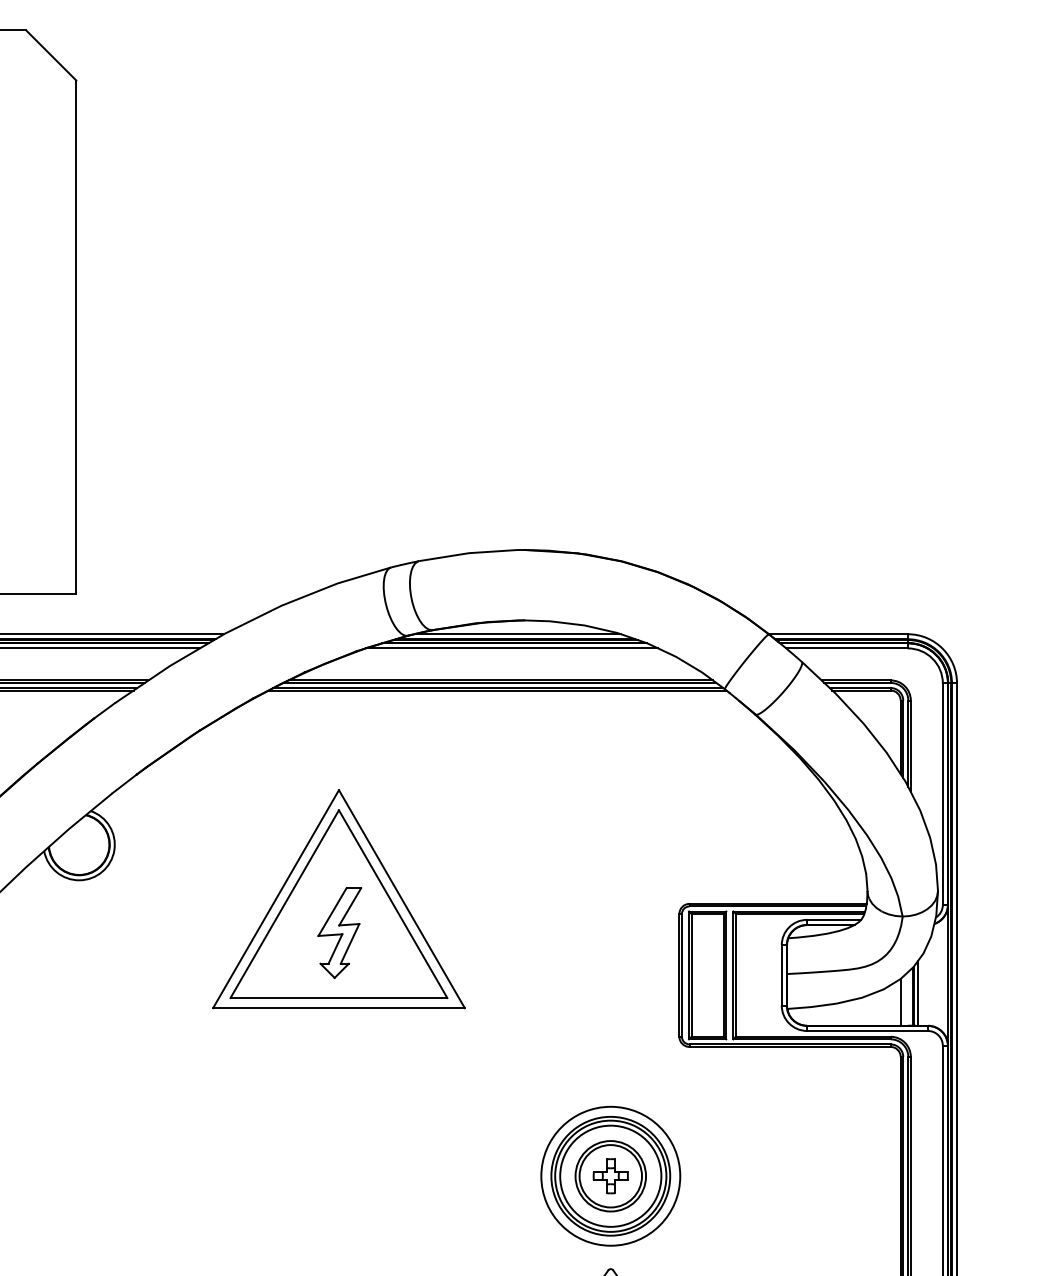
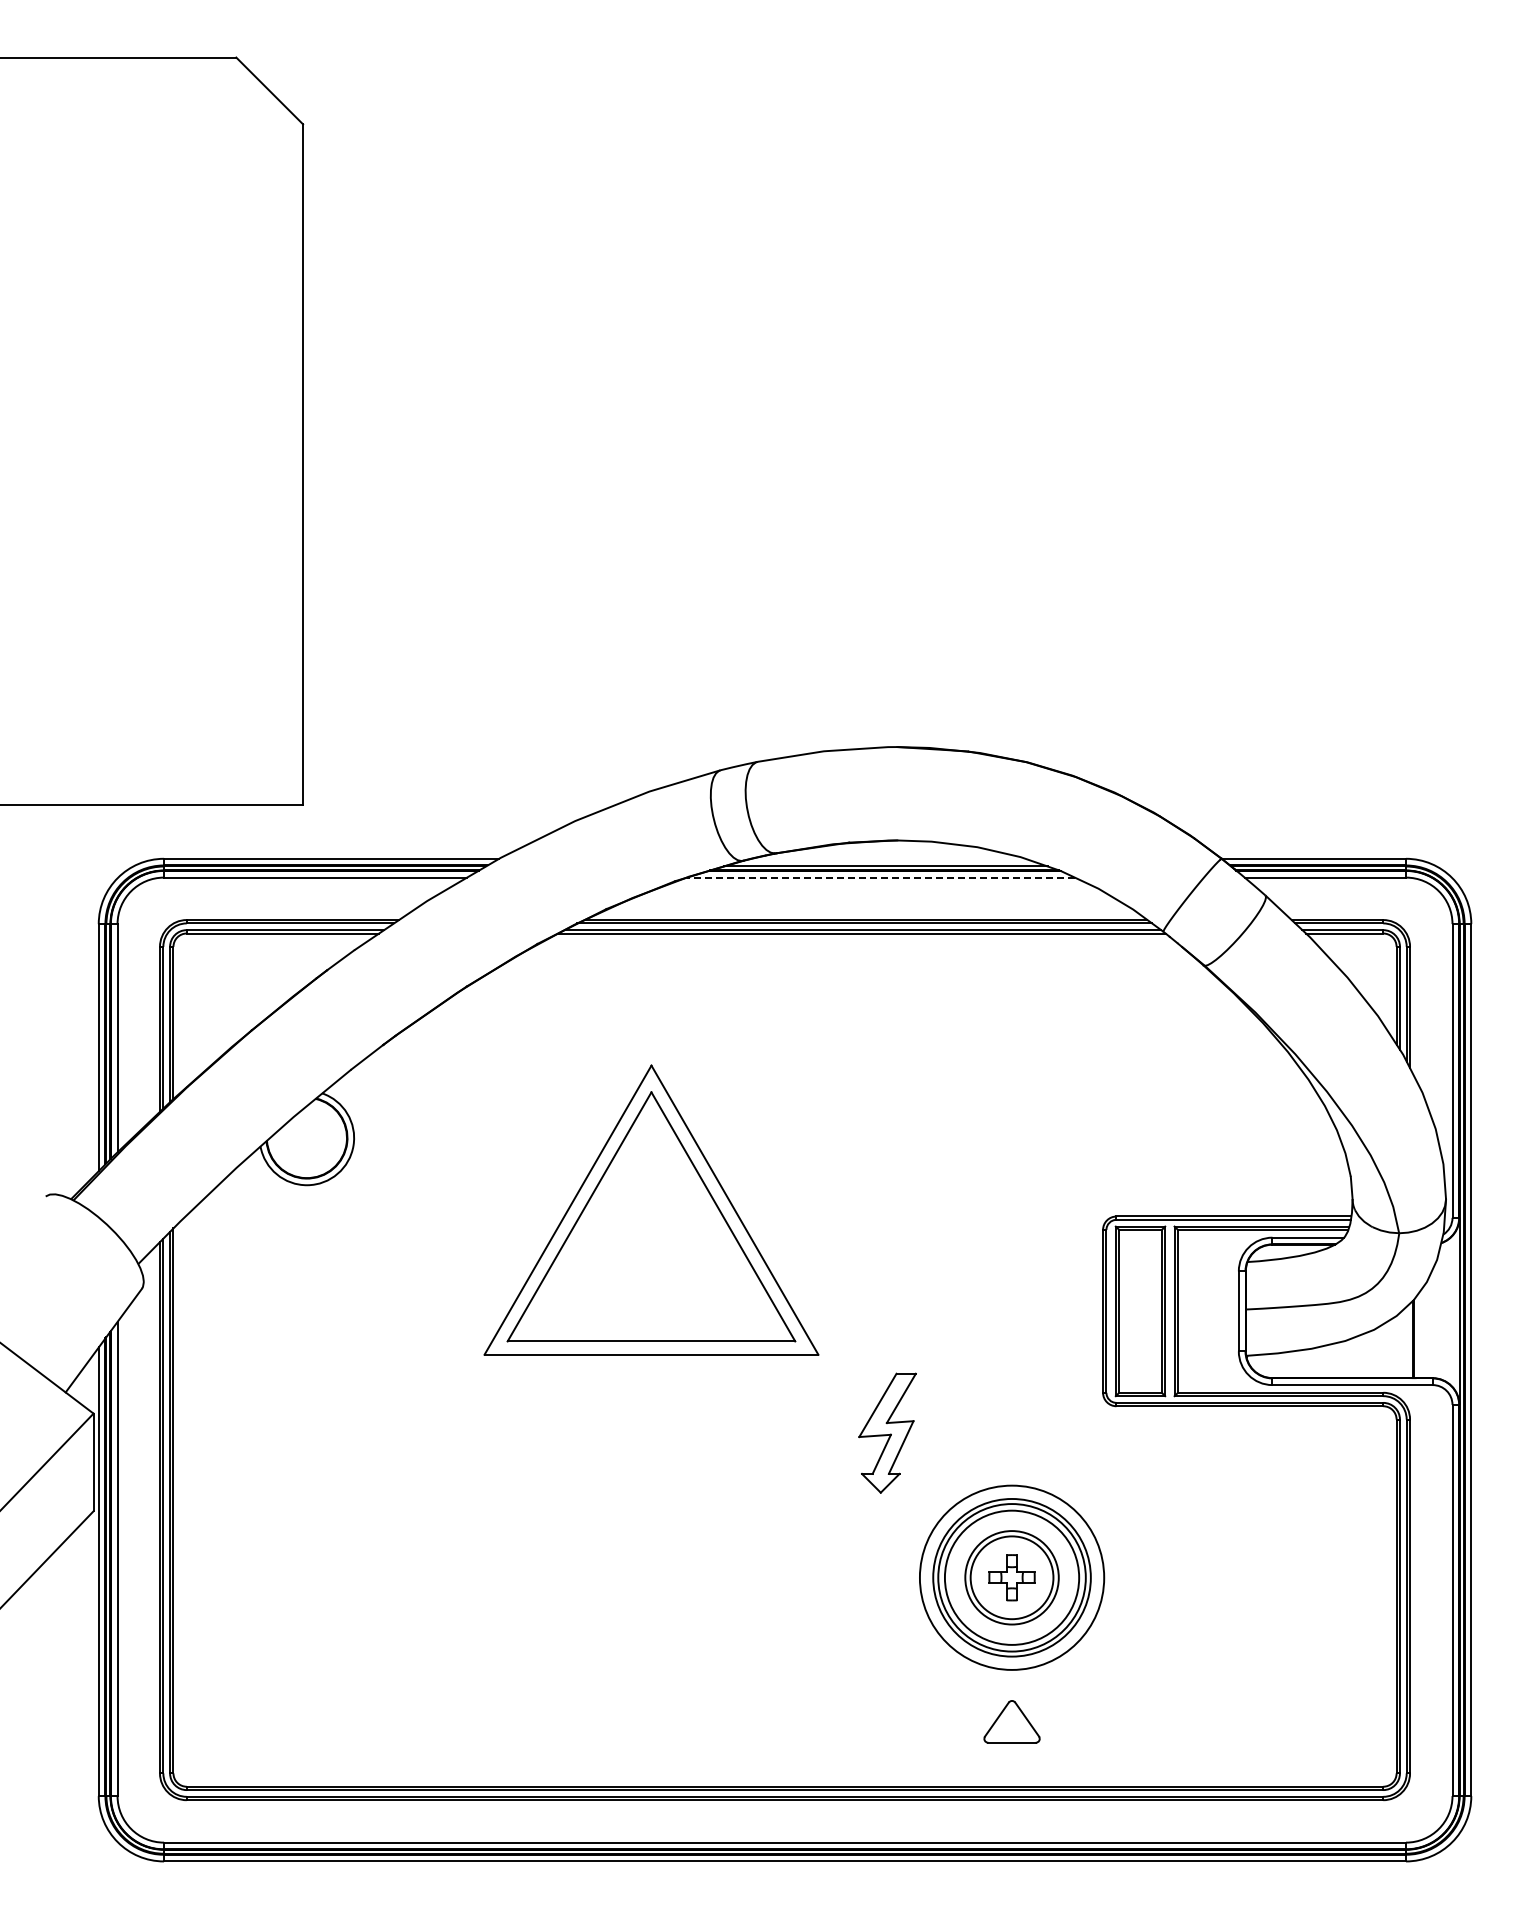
line: (517, 633) -> (888, 858), removed
line: (515, 639) -> (885, 865), removed
line: (511, 648) -> (880, 877), solid -> dashed
part: (339, 932) -> (887, 1432), moved
line: (917, 992) -> (1419, 1334), removed
line: (900, 1001) -> (1396, 1346), removed

